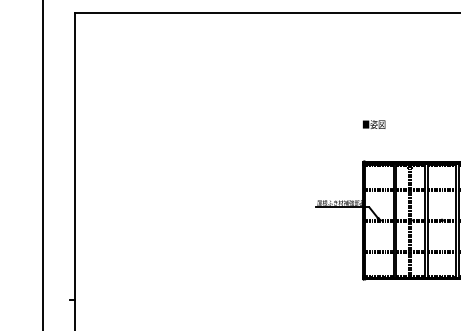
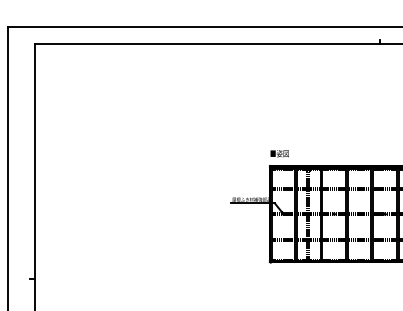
text: (373, 124) -> (279, 153), moved

